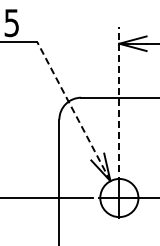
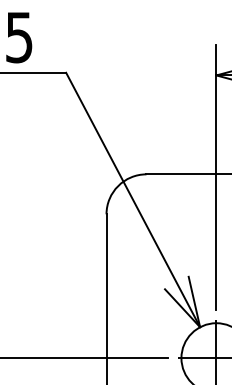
line: (119, 98) -> (216, 175), dashed -> solid
line: (73, 111) -> (132, 199), dashed -> solid

